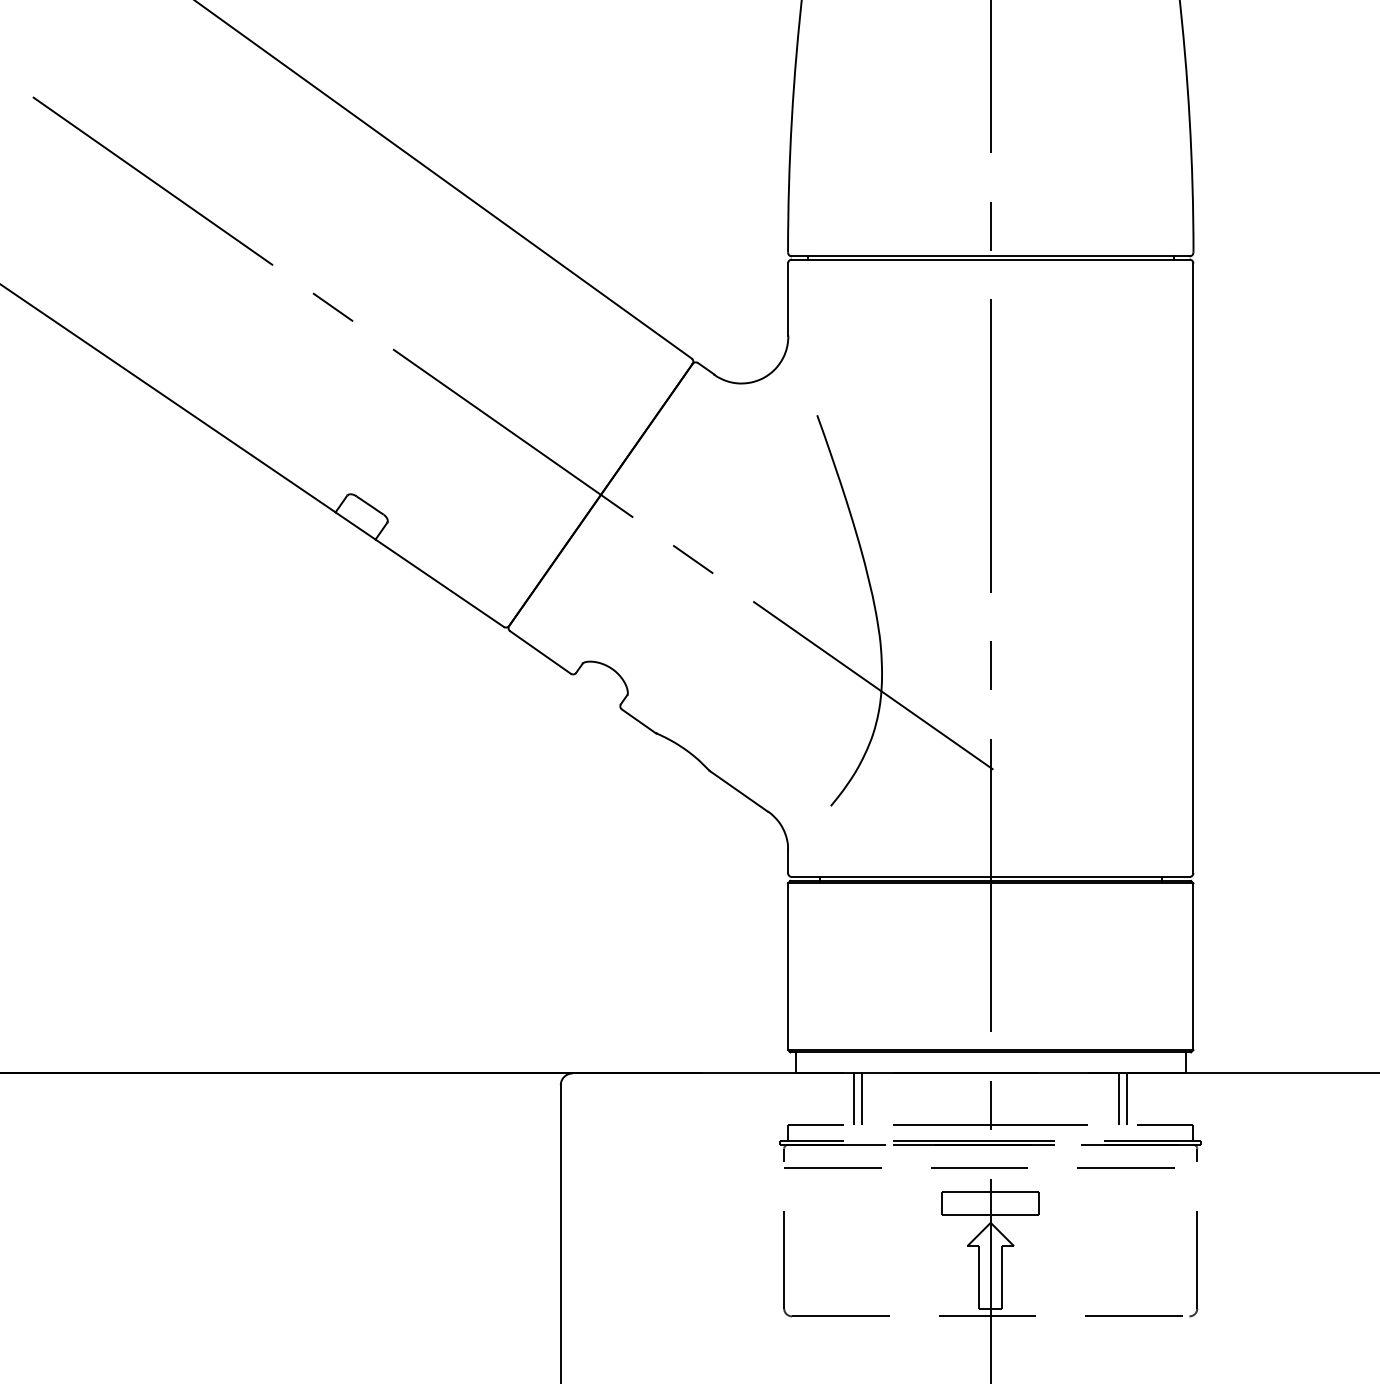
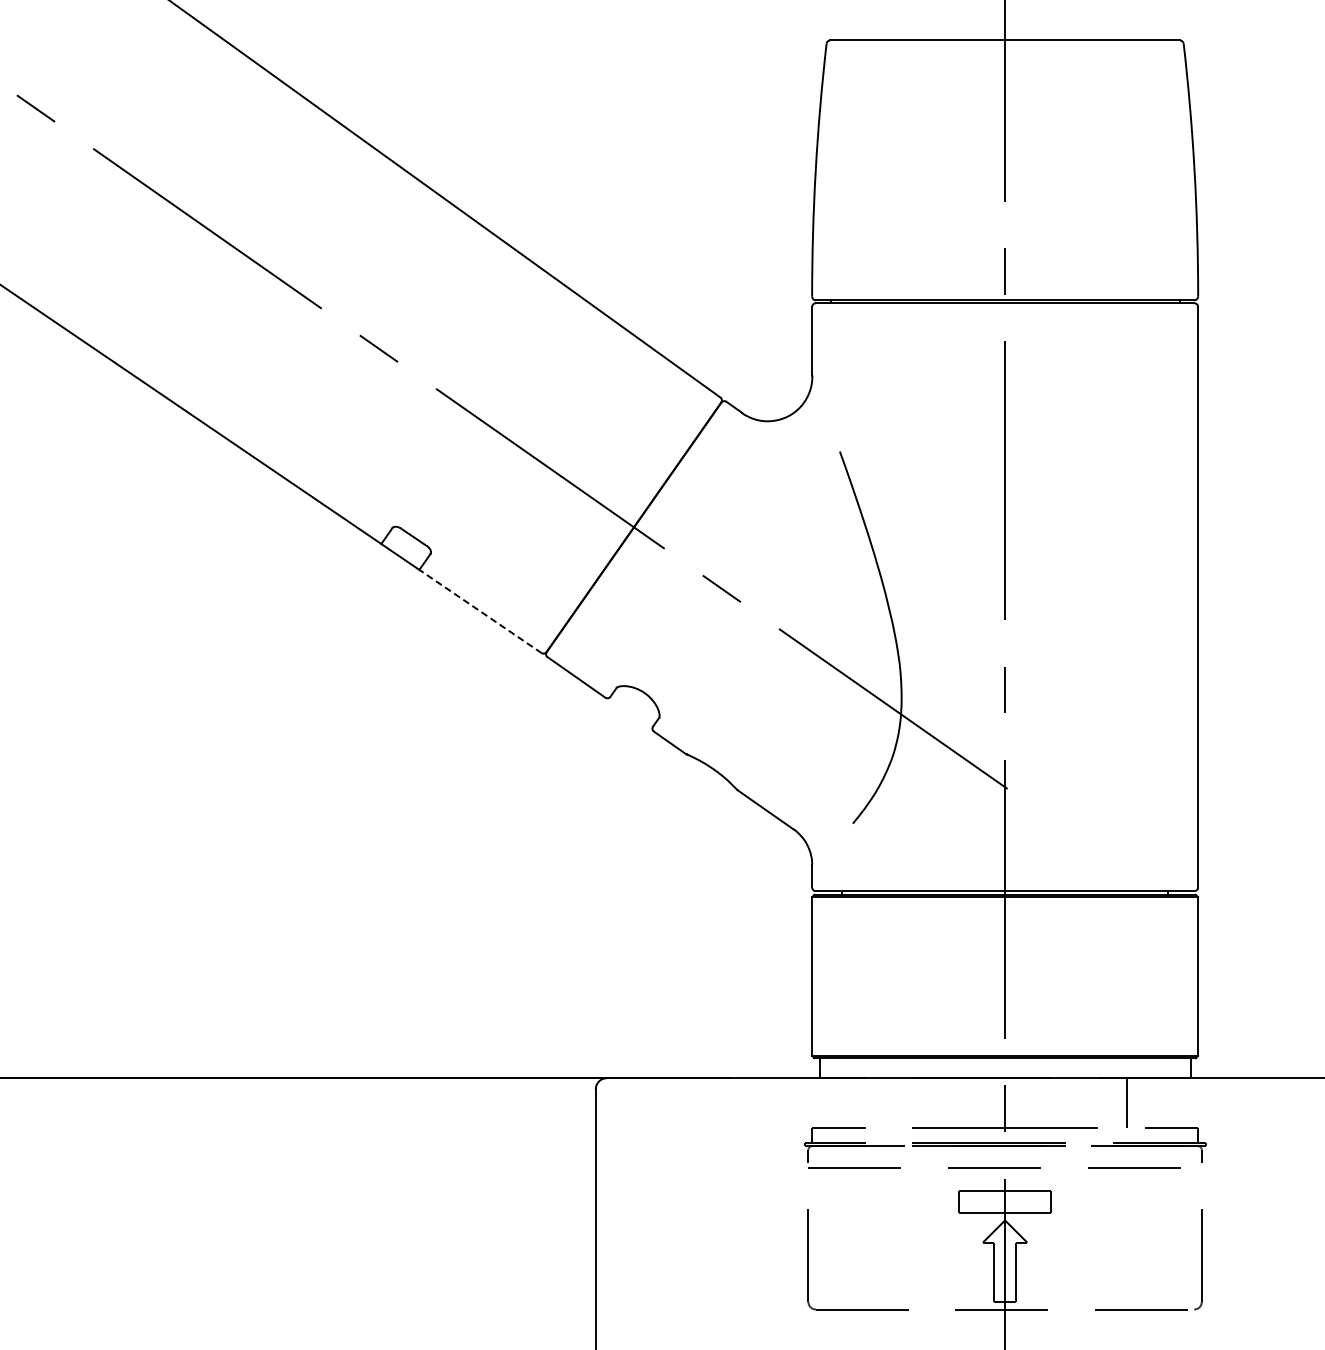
line: (439, 583) -> (480, 611), solid -> dashed
line: (854, 1098) -> (875, 1102), removed
line: (861, 1098) -> (882, 1102), removed
line: (1126, 1098) -> (1134, 1102), removed

